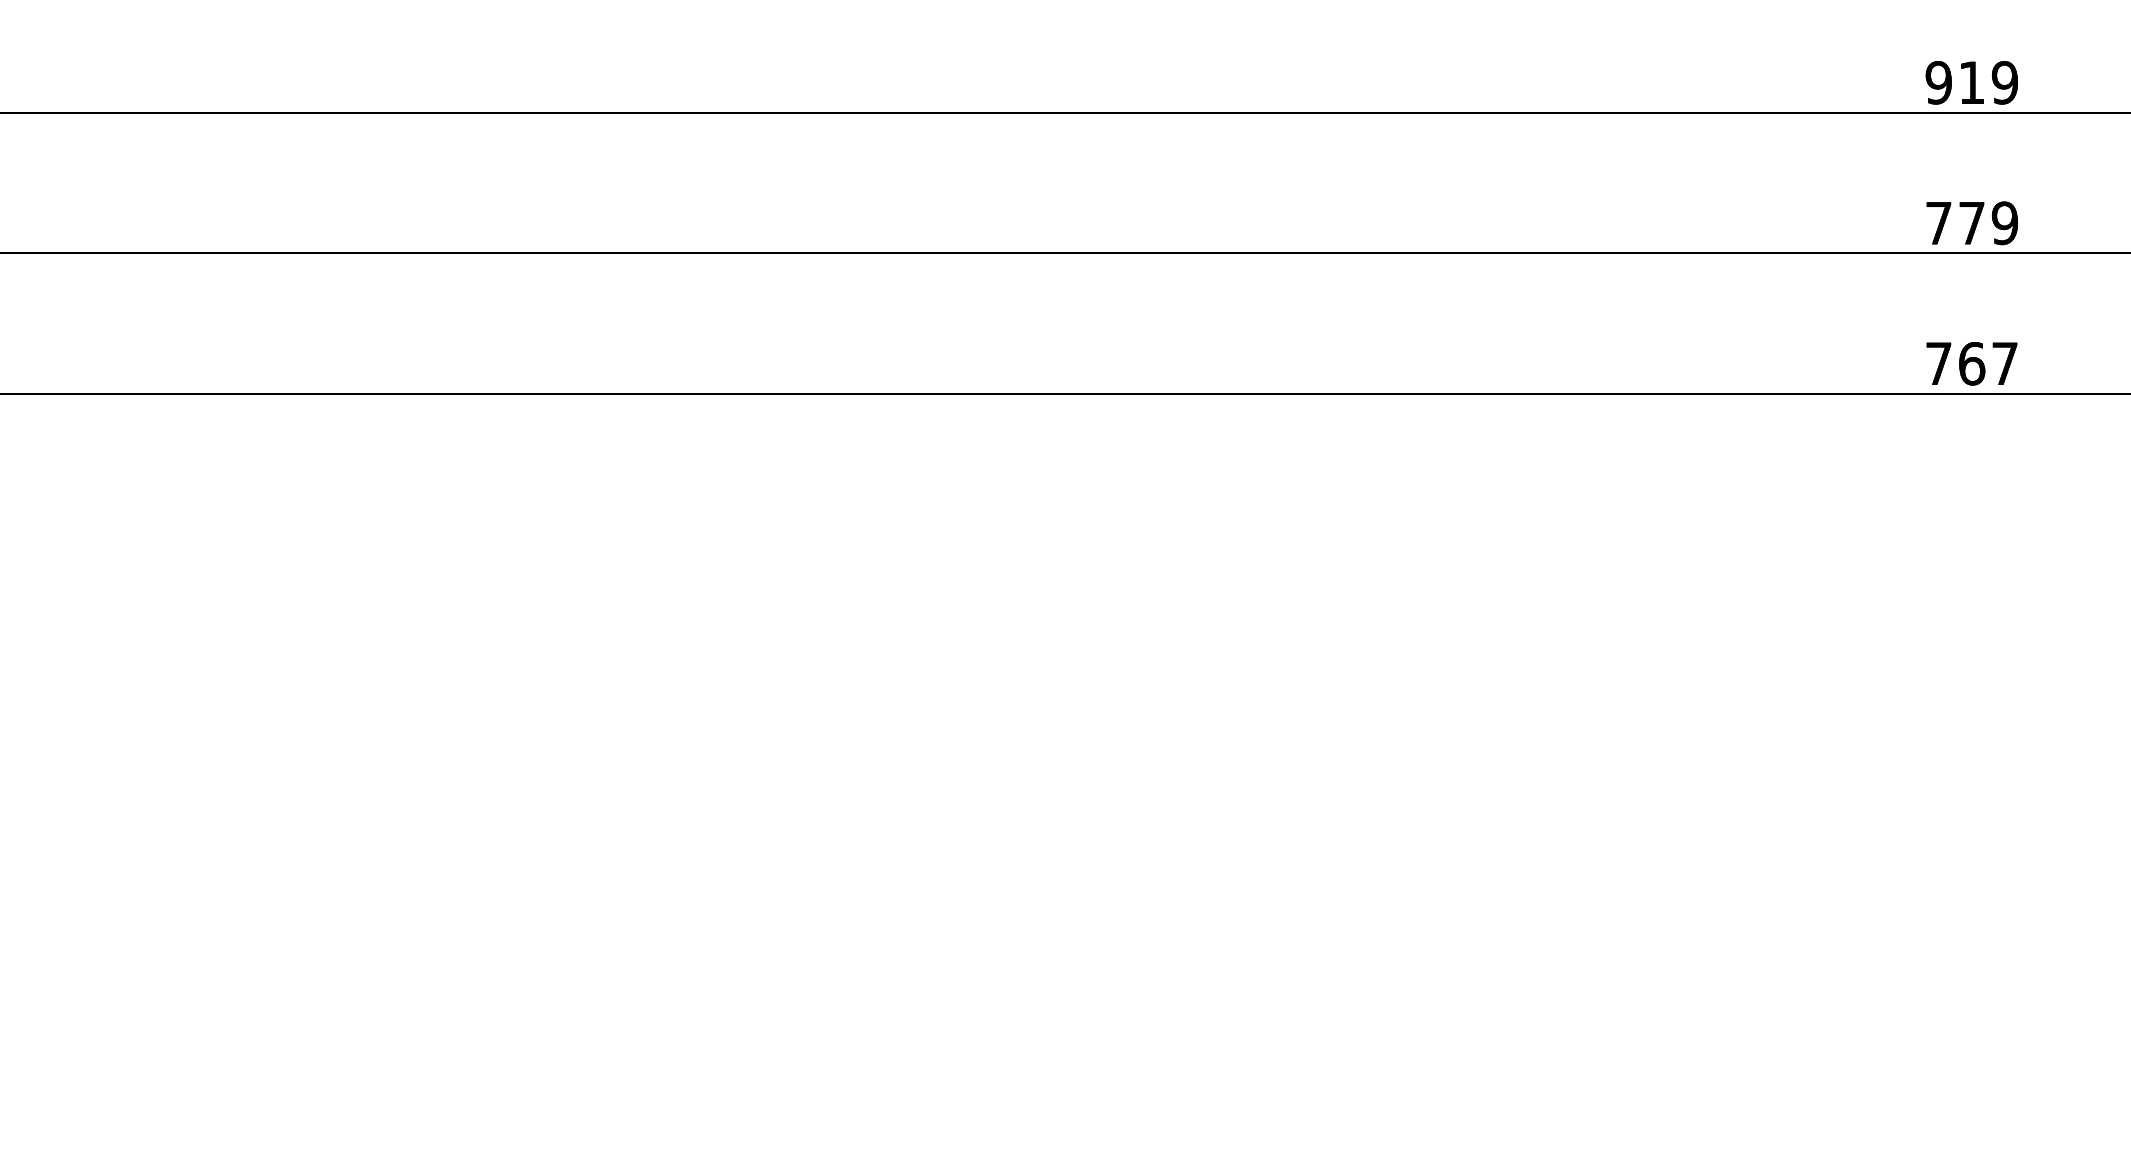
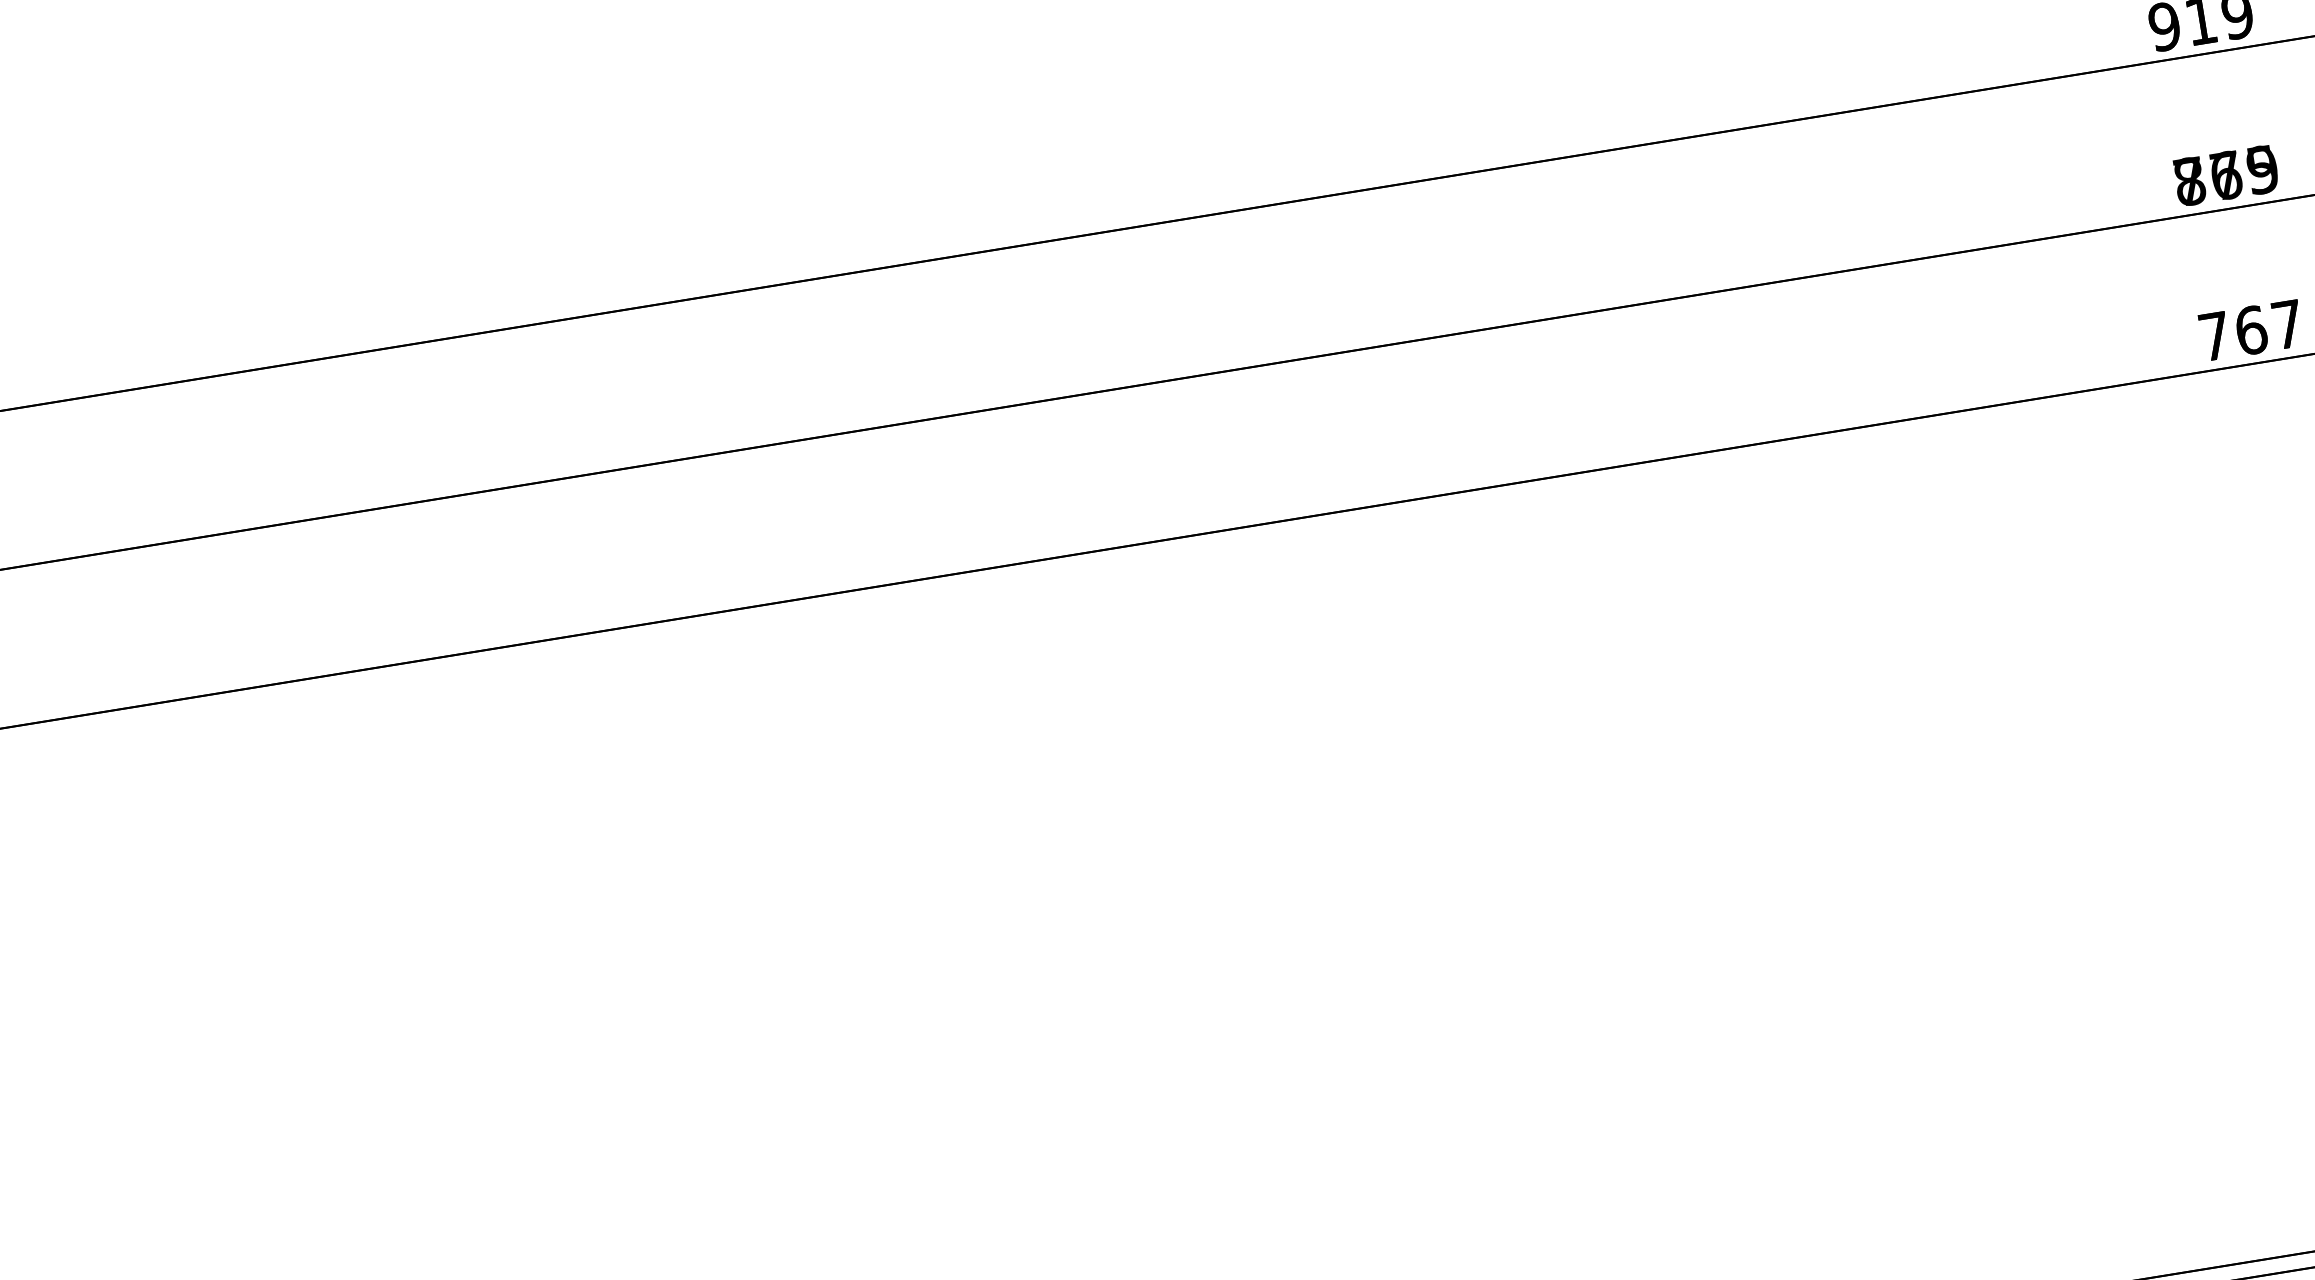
text: (1971, 223) -> (2225, 175), 779 -> 865

